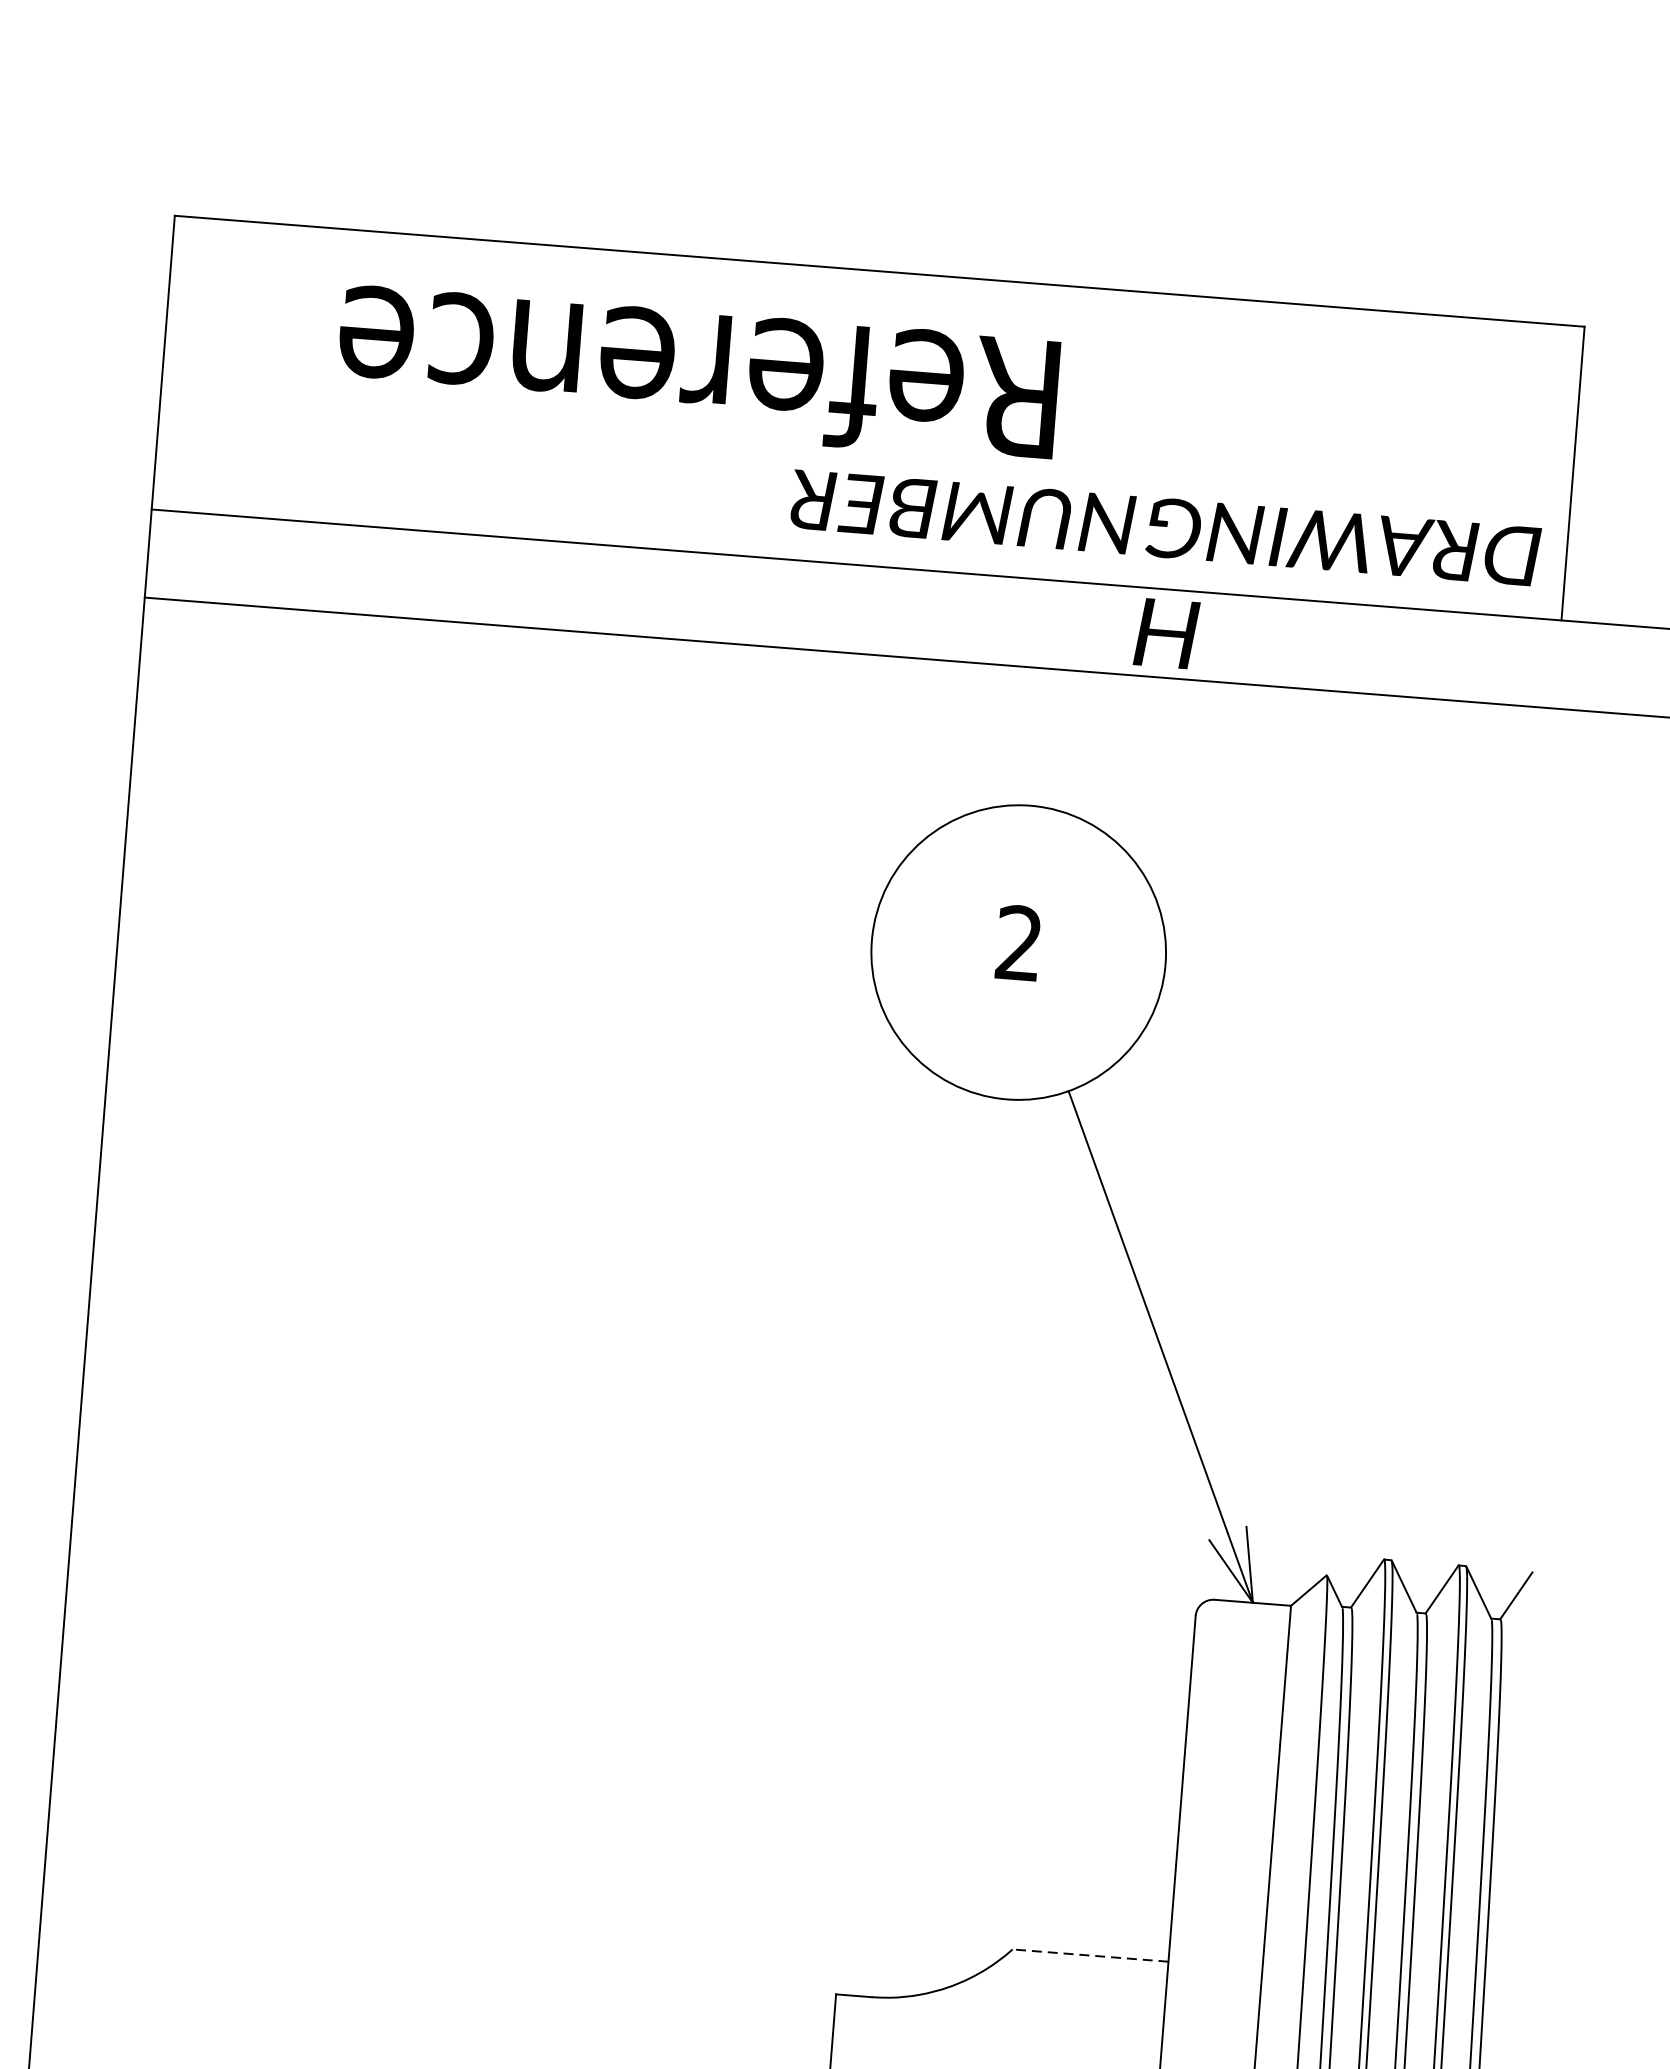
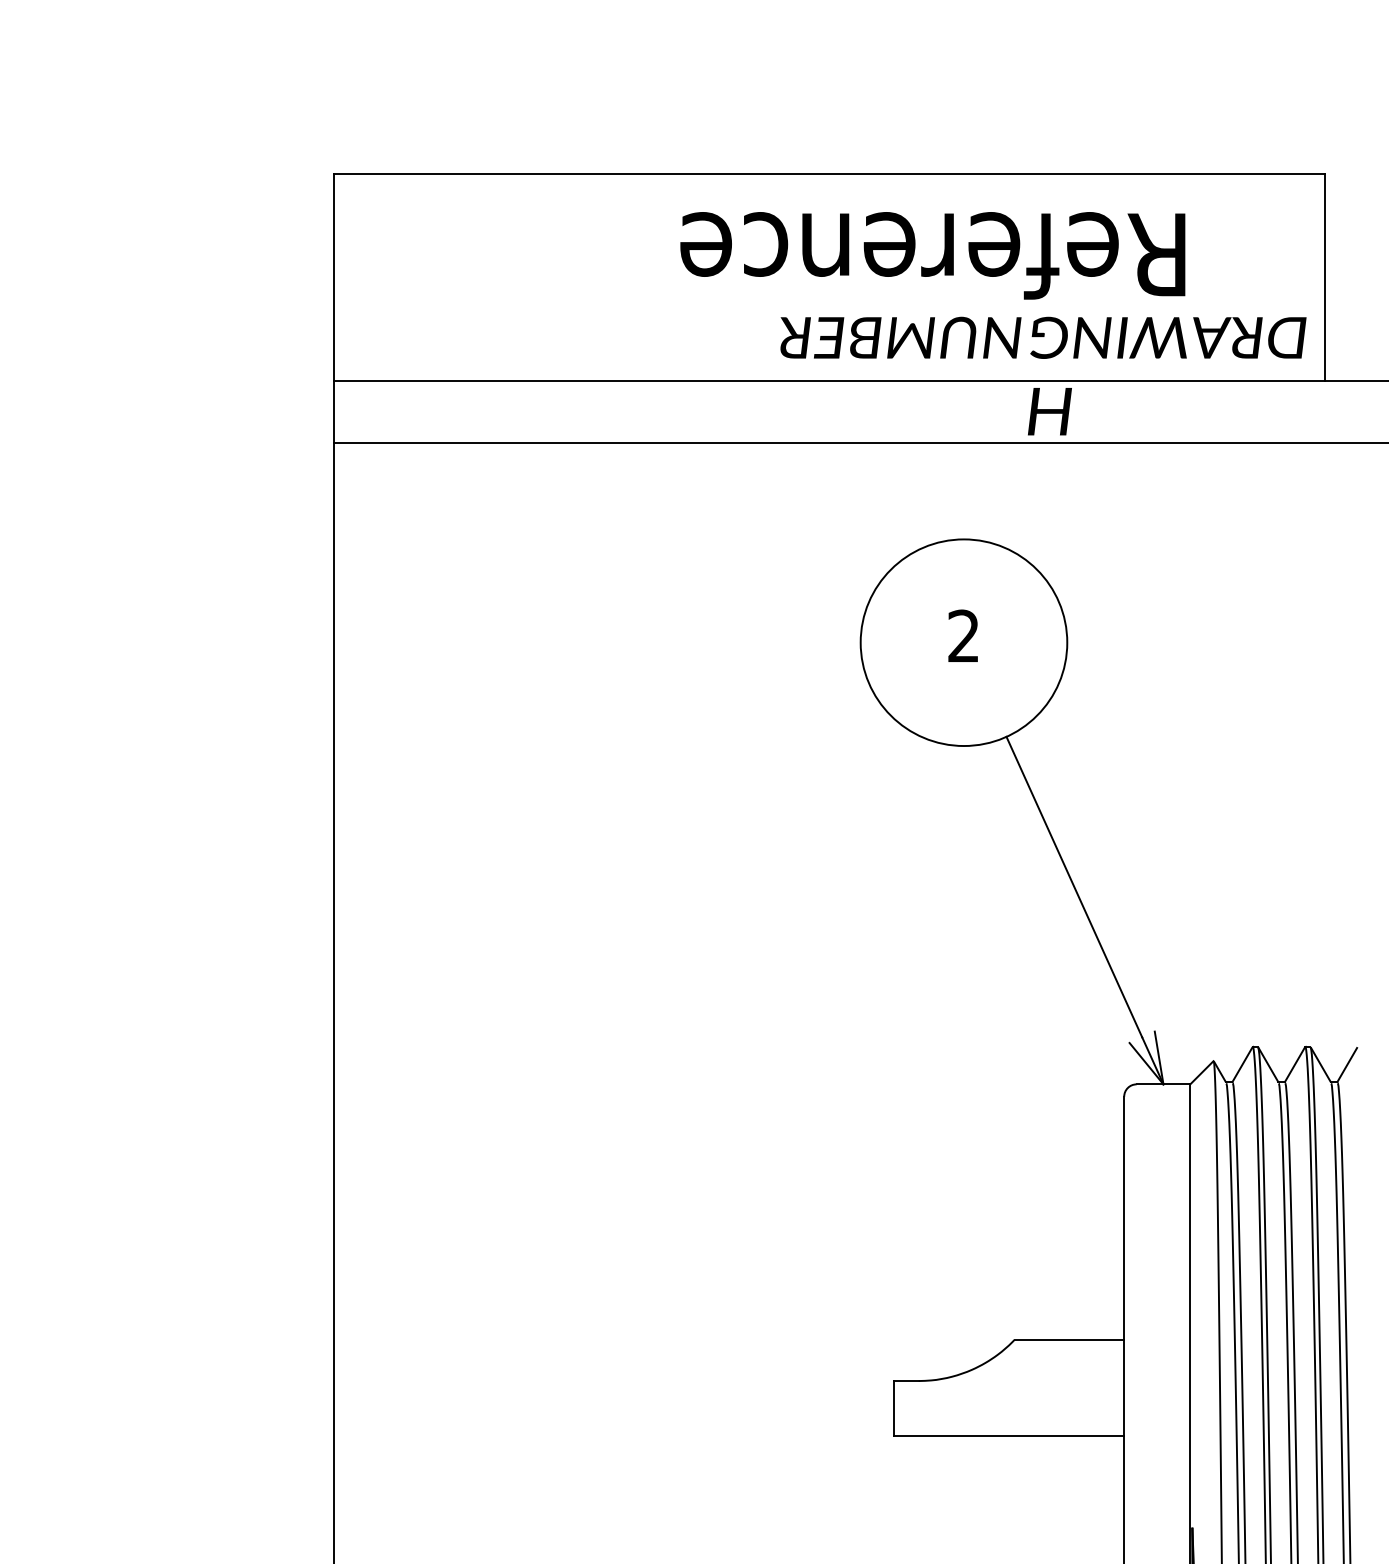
text: (697, 373) -> (932, 255), moved
line: (1090, 1955) -> (1069, 1339), dashed -> solid

